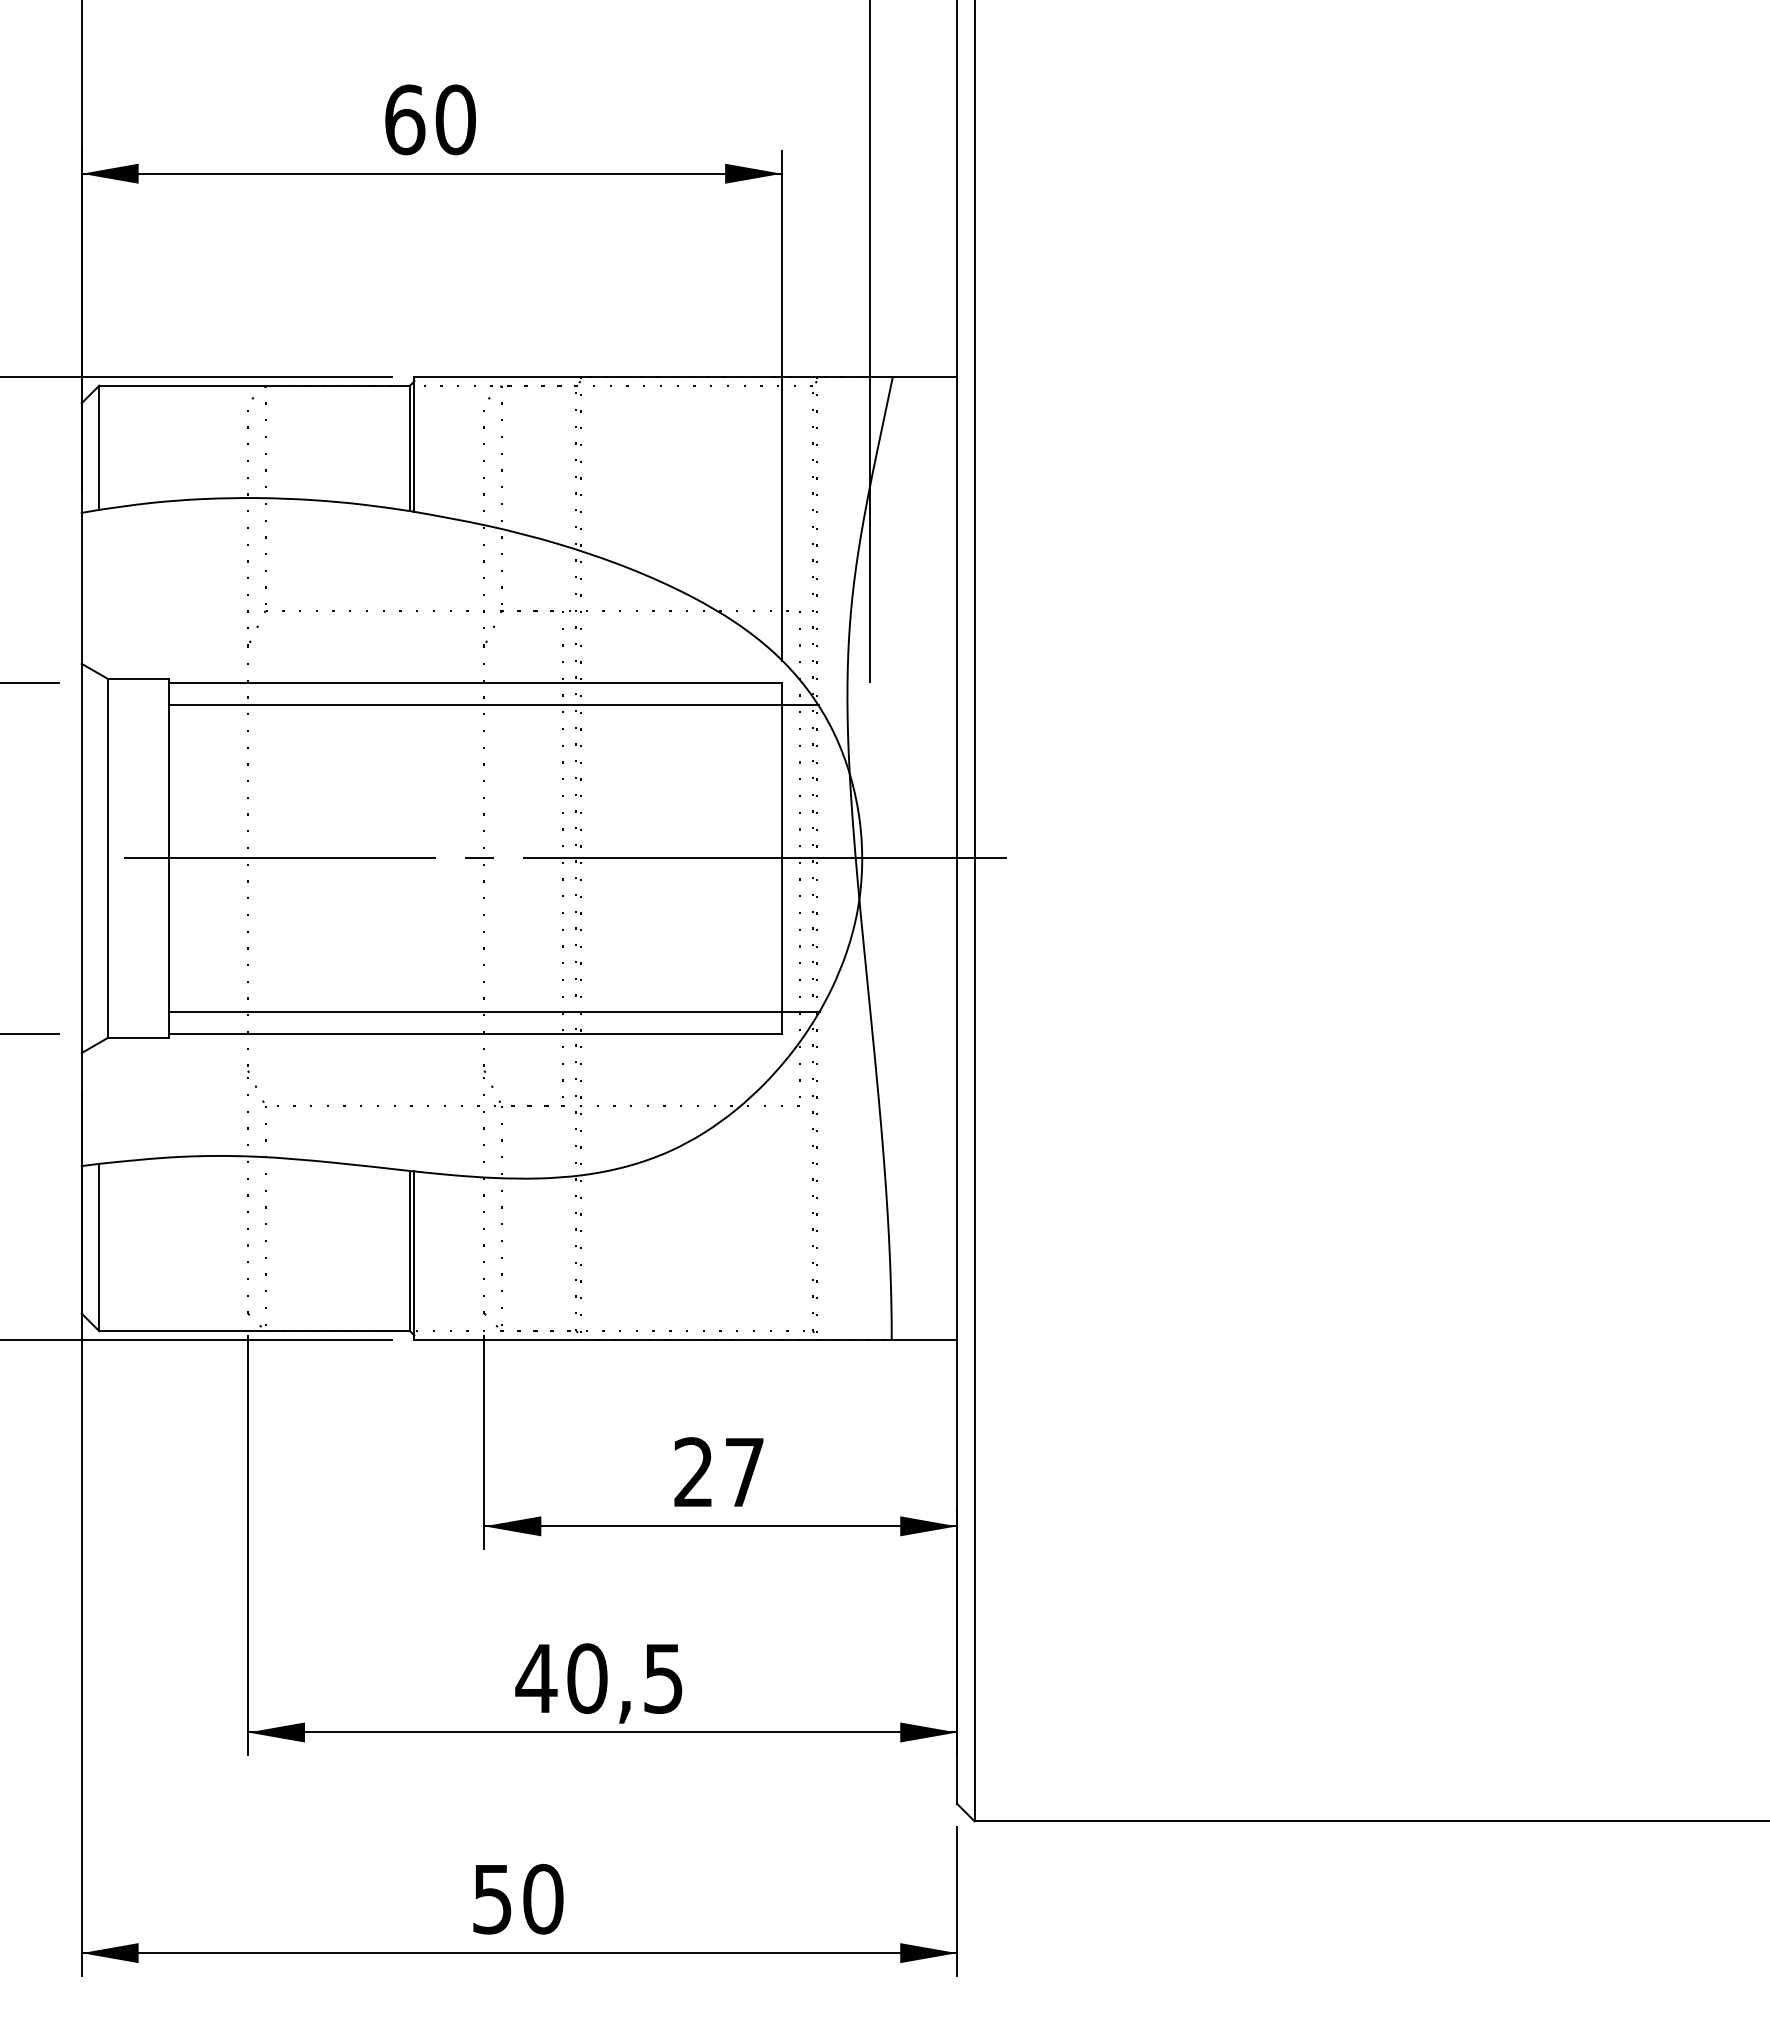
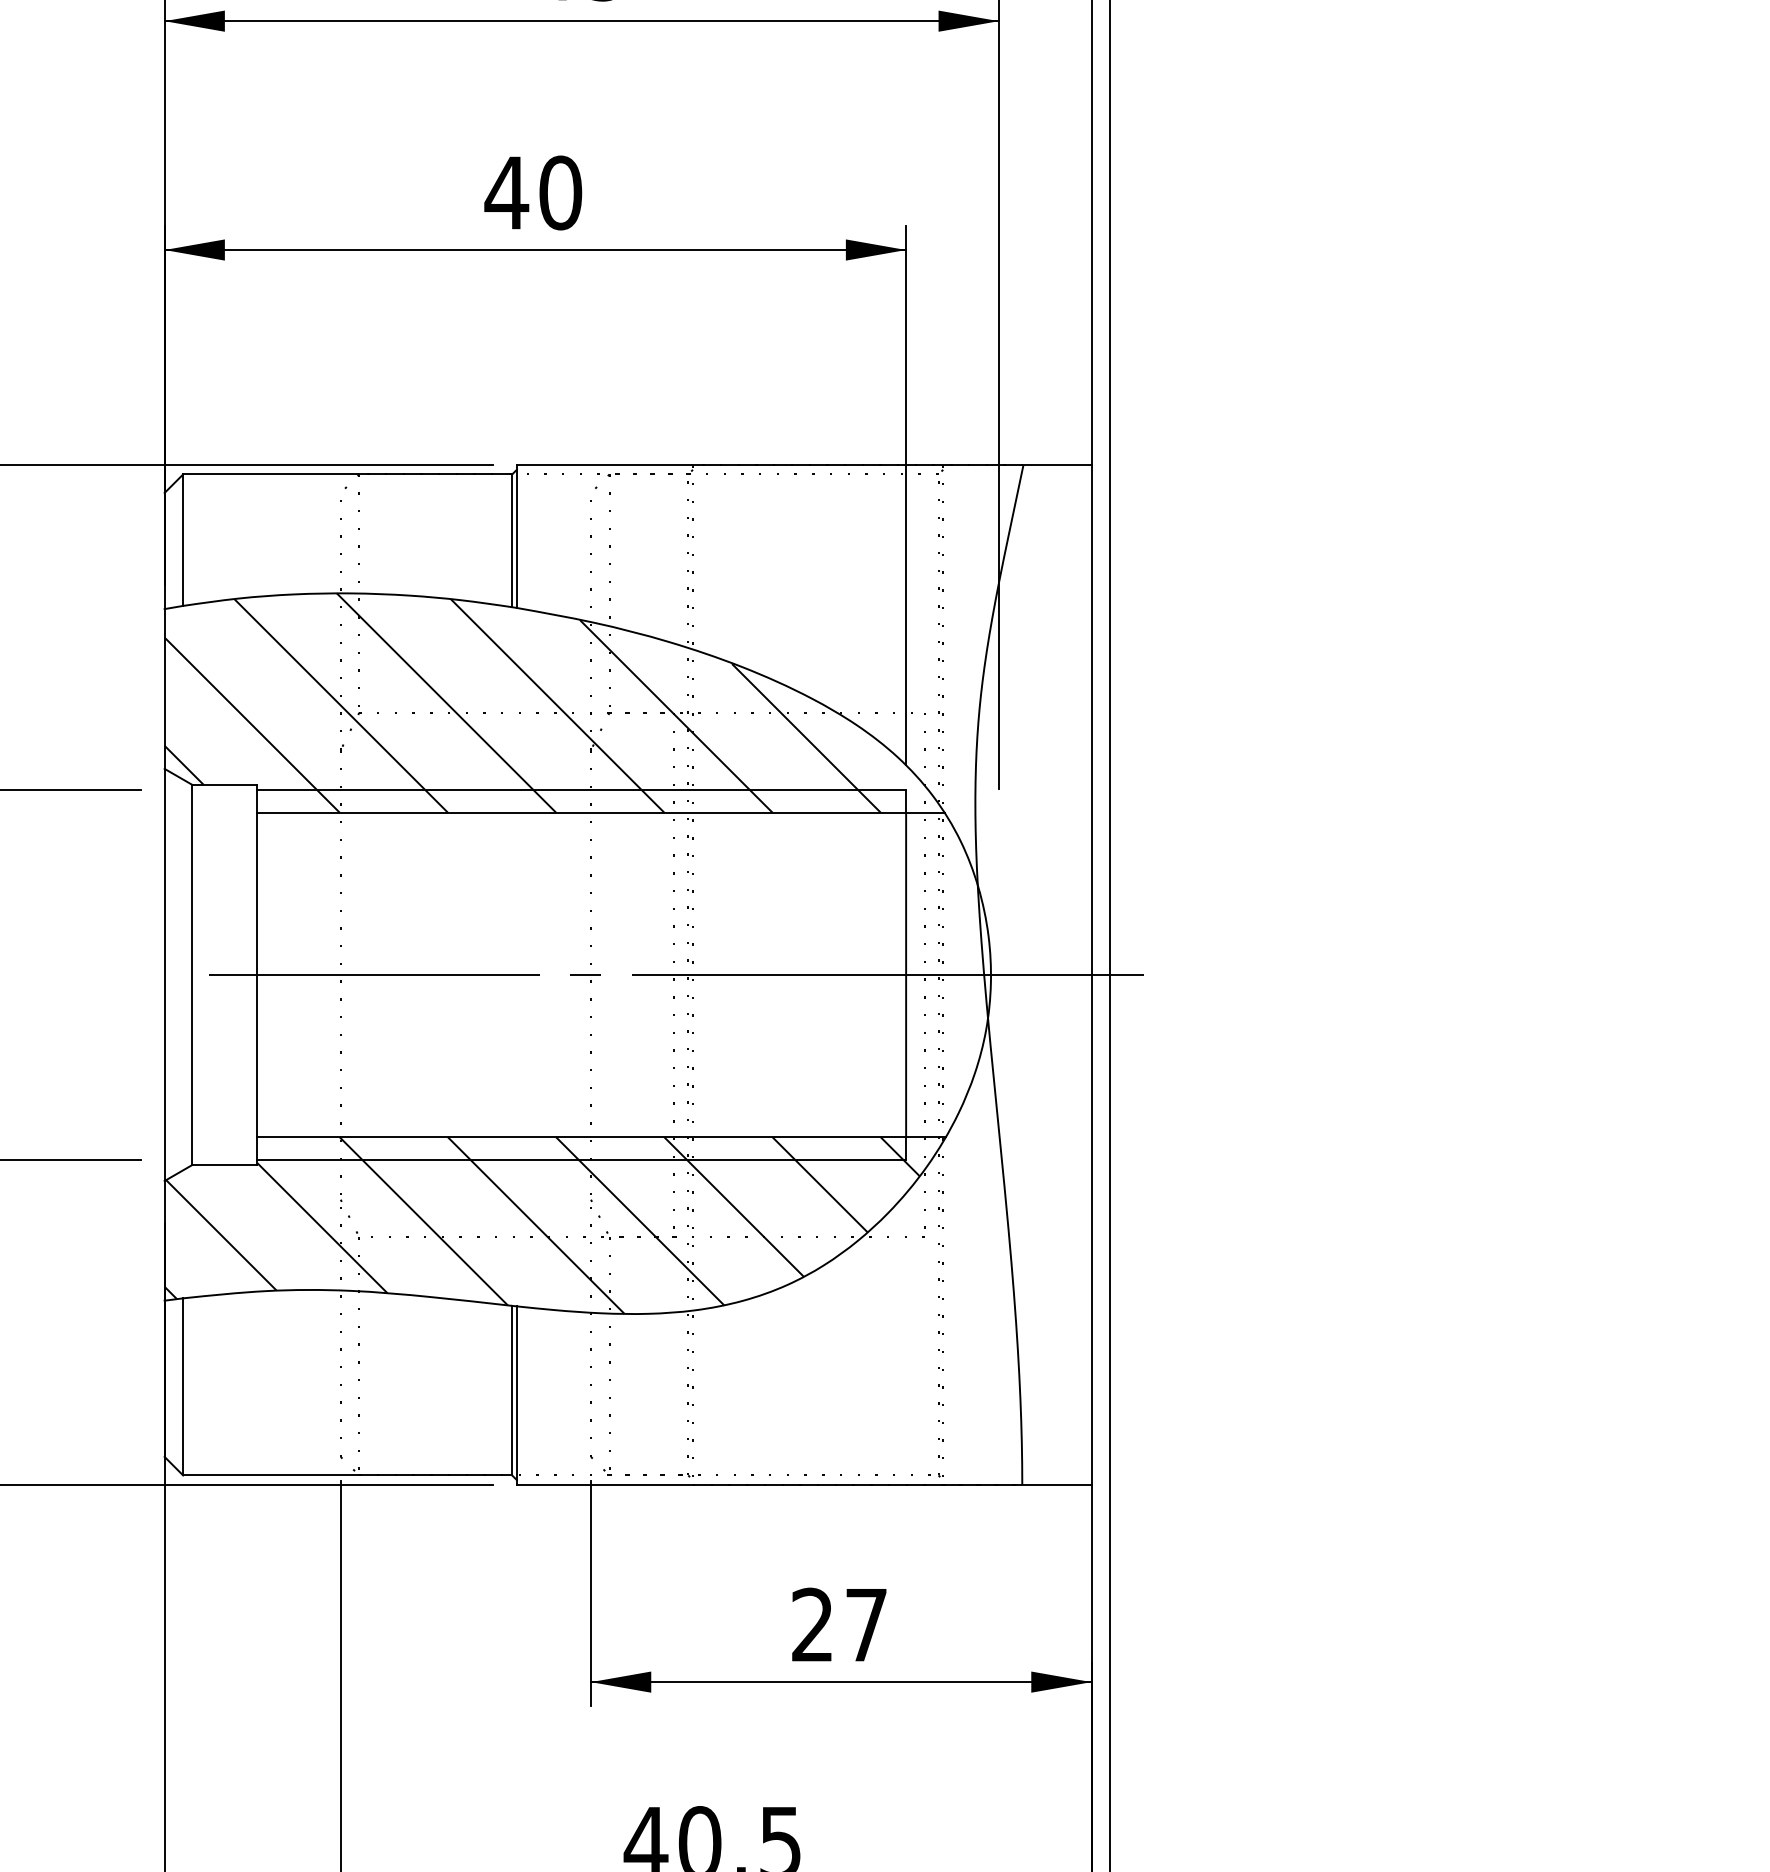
text: (404, 119) -> (506, 192), 60 -> 40
hatch: (419, 601) -> (522, 702), added
hatch: (437, 1094) -> (541, 1224), added

